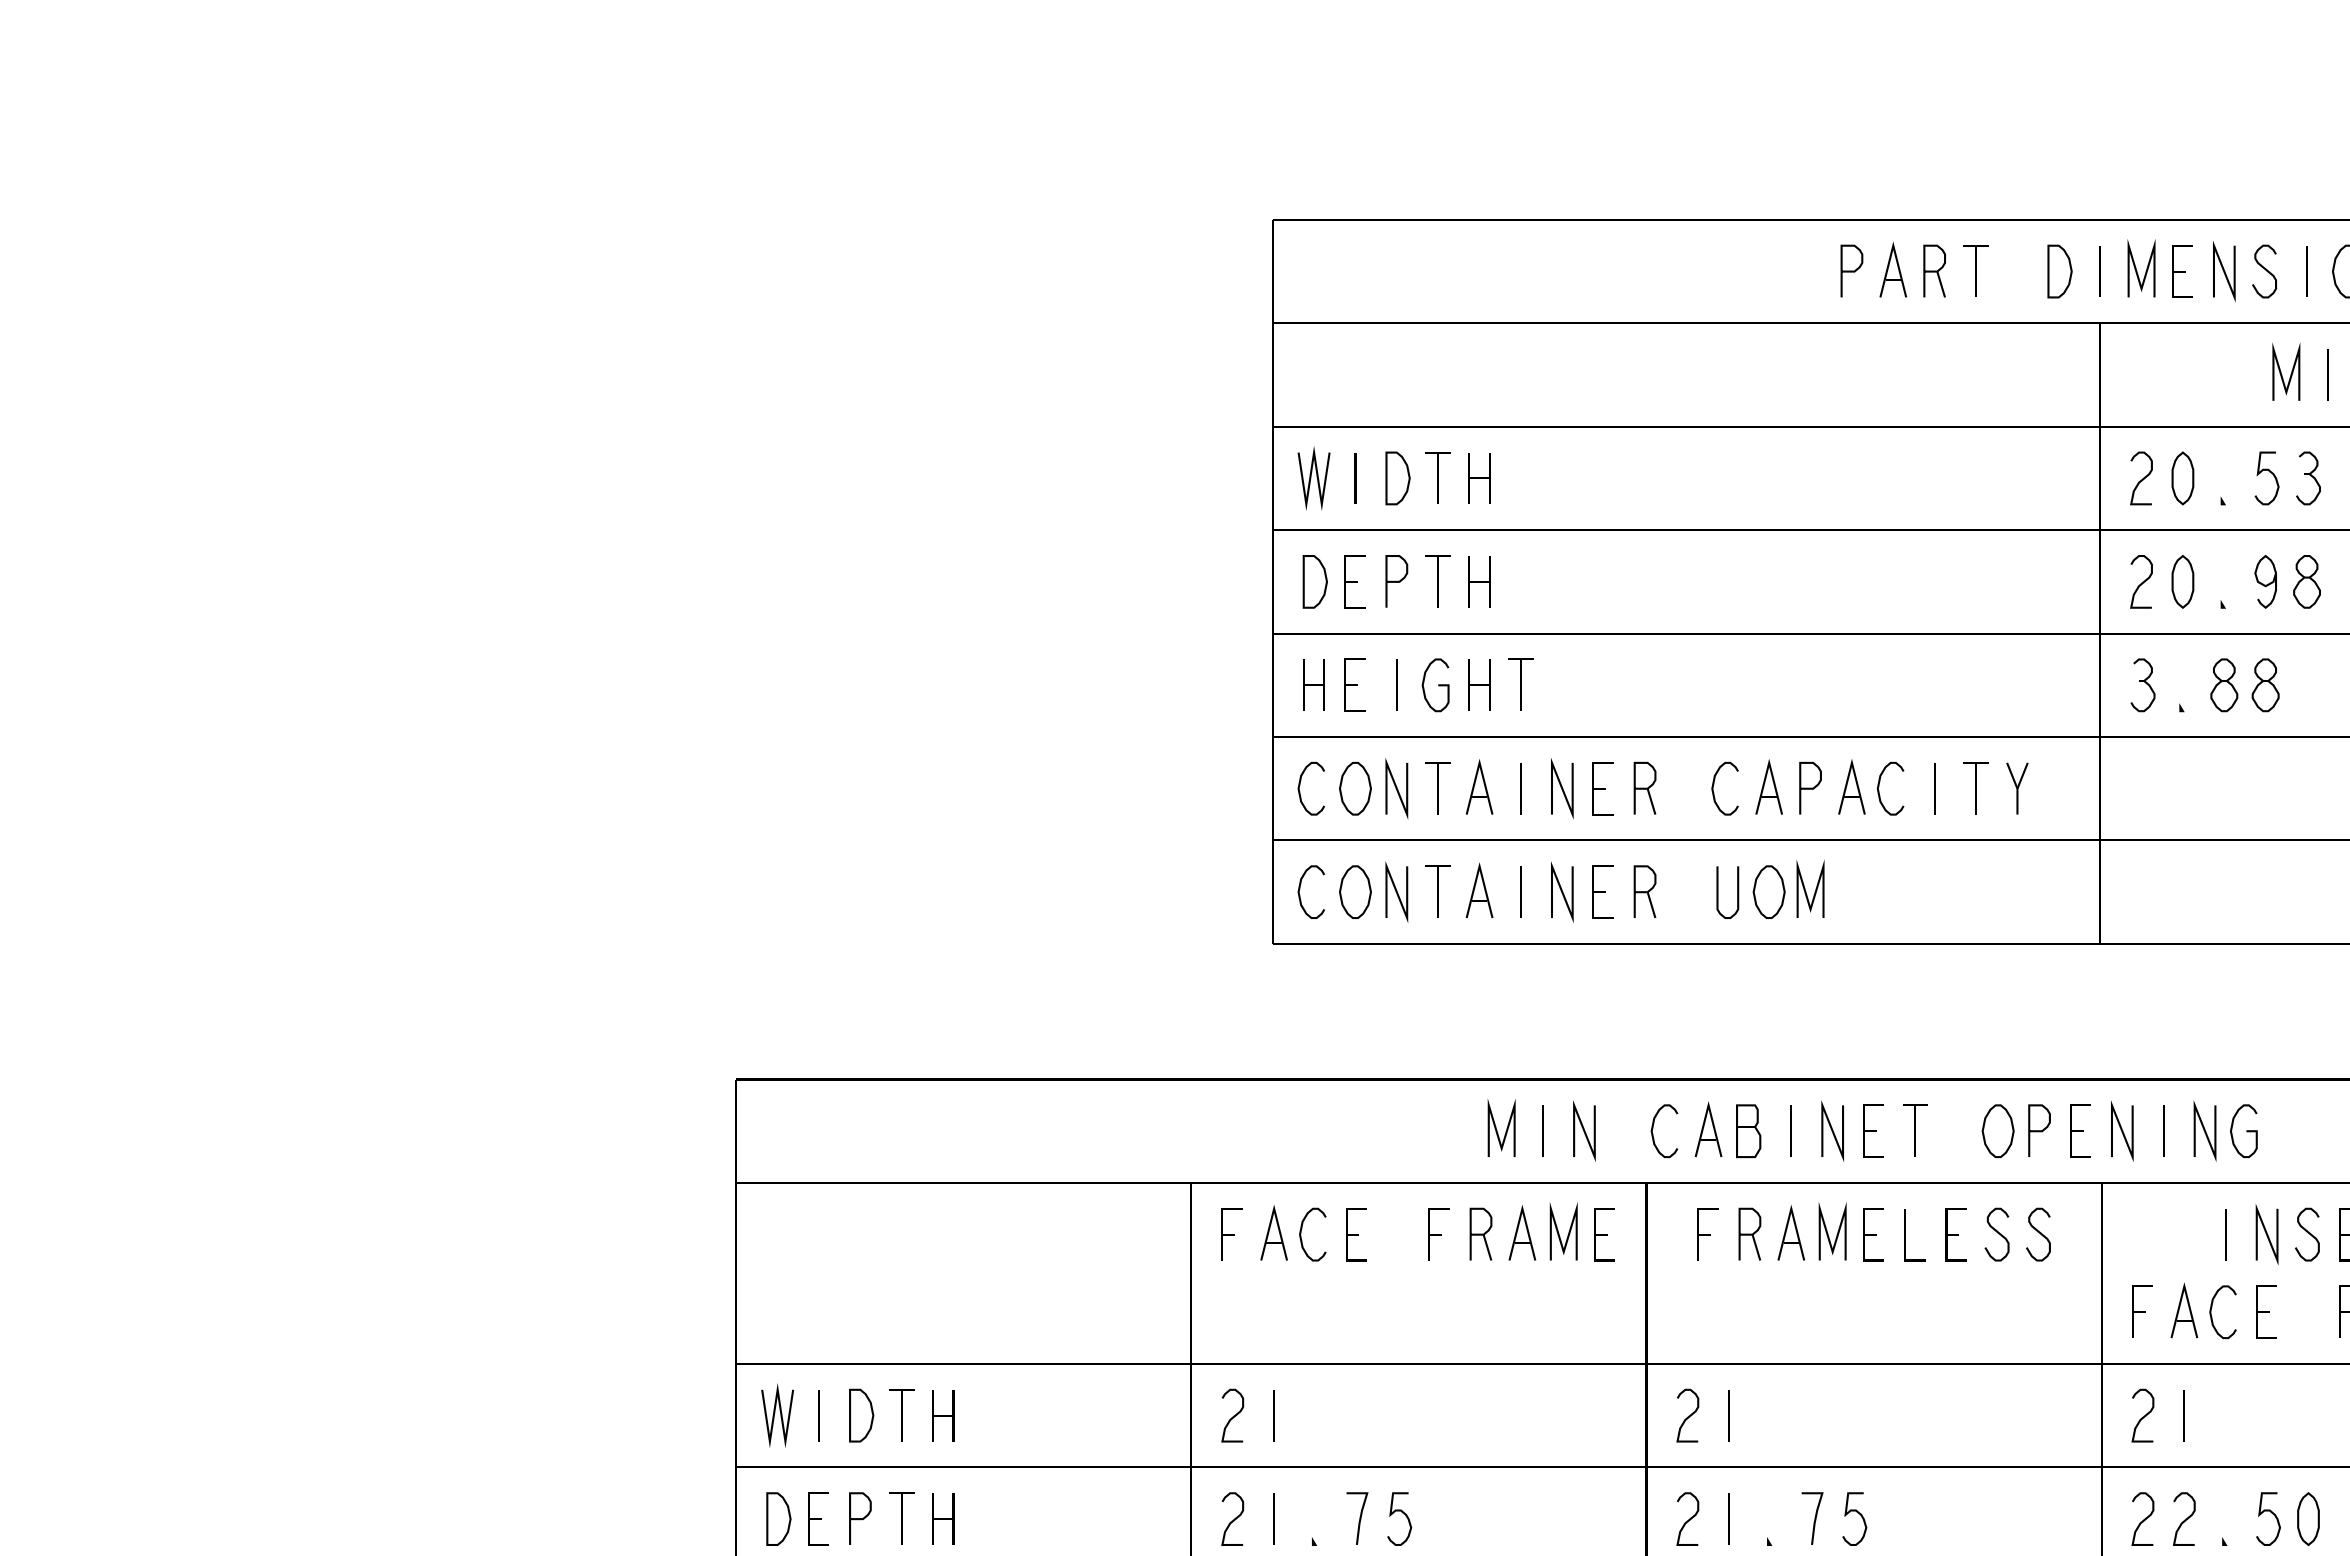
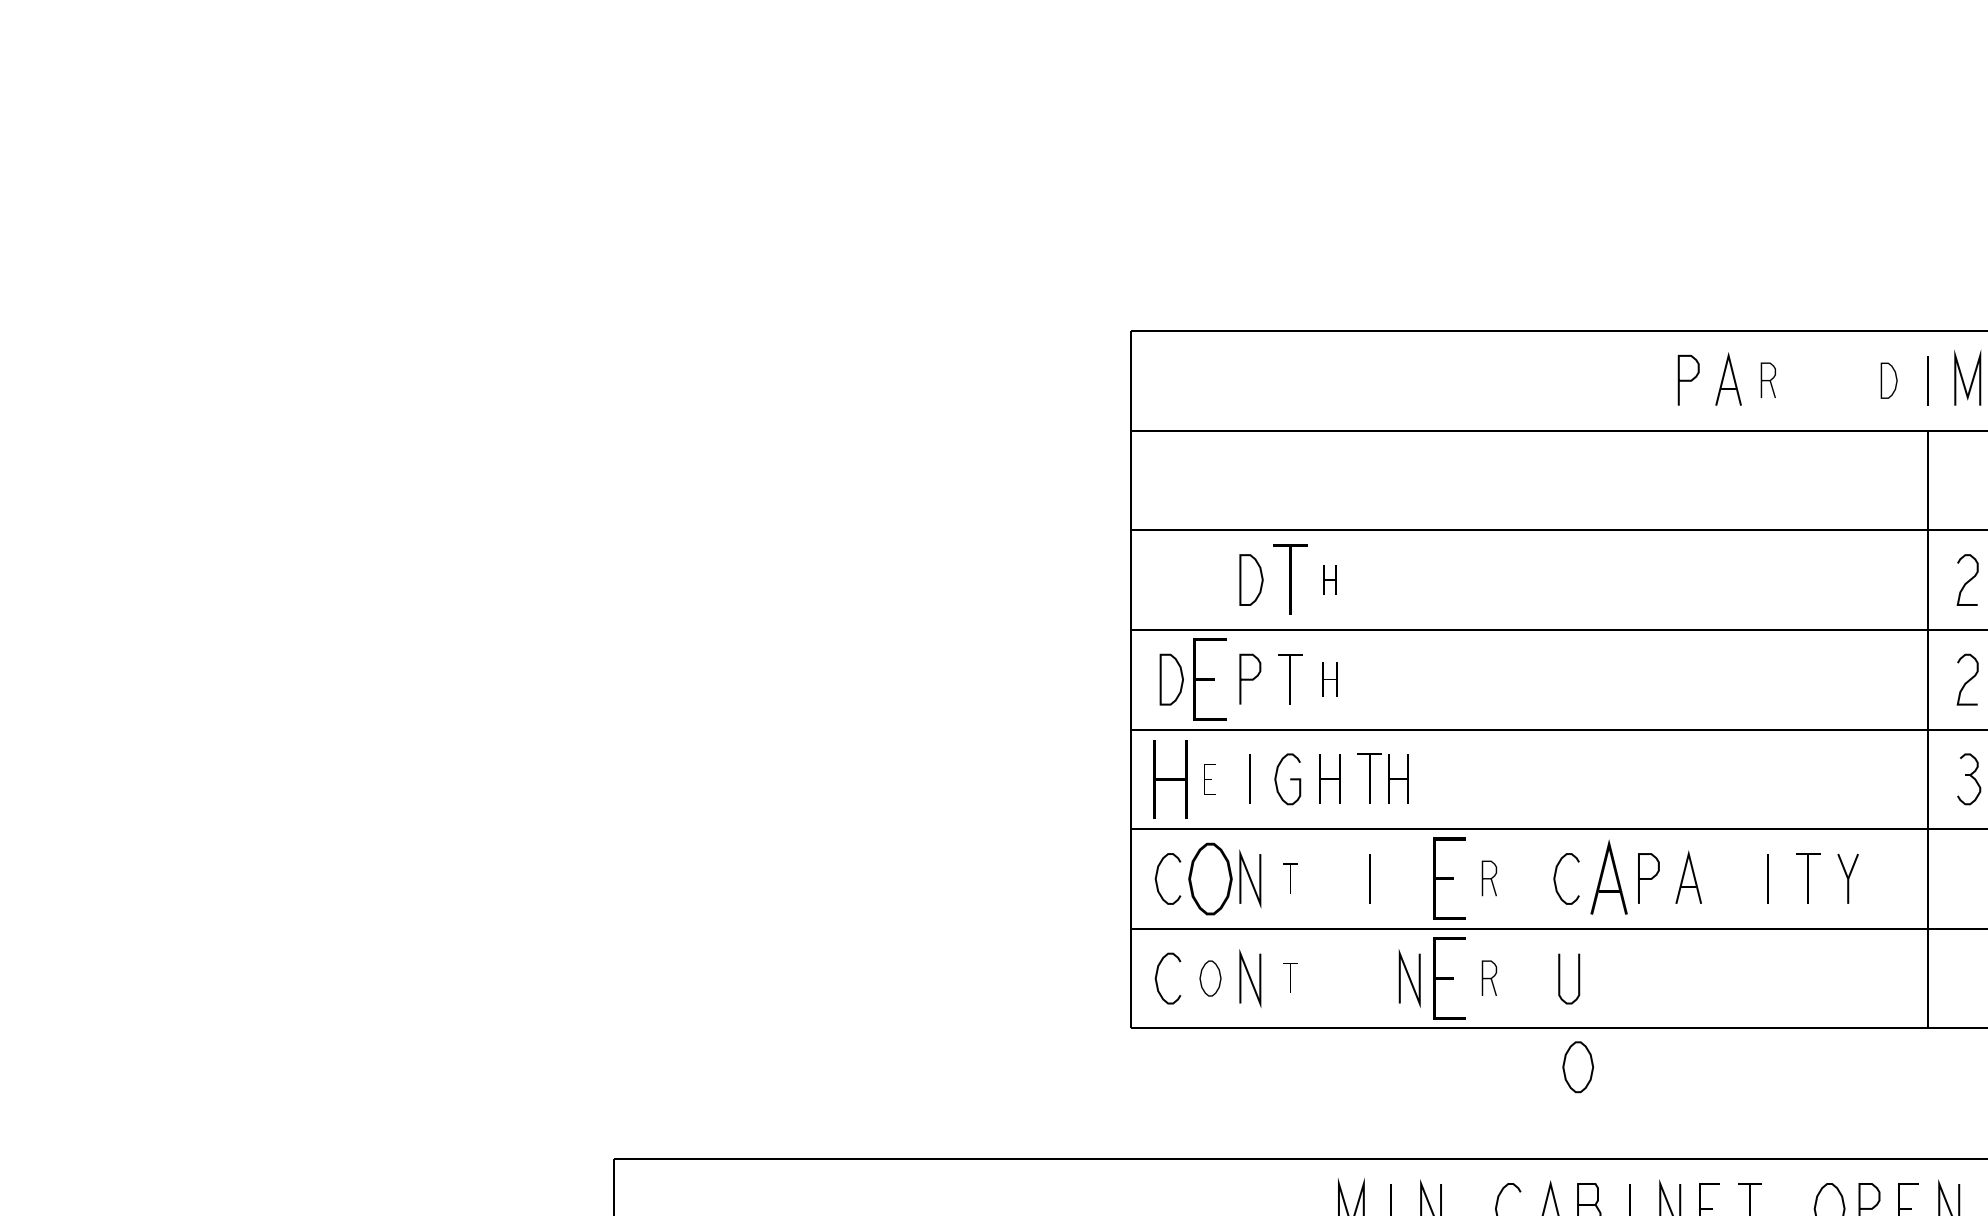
part: (1934, 270) -> (1768, 379), size x0.7
part: (1975, 270) -> (1807, 379), removed
part: (2059, 271) -> (1888, 380), size x0.7
part: (1437, 477) -> (1289, 579), size x1.4
line: (1311, 478) -> (1168, 580), removed
line: (1355, 478) -> (1210, 580), removed
part: (1479, 478) -> (1329, 580), size x0.6
part: (1354, 581) -> (1209, 679), size x1.6
part: (1479, 581) -> (1329, 679), size x0.7
part: (1313, 684) -> (1170, 778), size x1.6
part: (1354, 684) -> (1209, 778), size x0.6
part: (1550, 684) -> (1398, 778), added
part: (1479, 786) -> (1329, 876), removed
part: (1768, 786) -> (1608, 876), size x1.4
part: (1644, 787) -> (1488, 877), size x0.7
curve: (1879, 787) -> (1715, 877), removed
part: (1355, 788) -> (1210, 878), size x1.4
part: (1437, 788) -> (1289, 878), size x0.6
line: (1562, 788) -> (1409, 878), removed
part: (1602, 788) -> (1448, 878), size x1.6
line: (1805, 888) -> (1644, 975), removed
part: (1479, 890) -> (1329, 976), removed
part: (1355, 891) -> (1210, 977), size x0.7
part: (1437, 891) -> (1289, 977), size x0.6
line: (1520, 891) -> (1369, 977), removed
part: (1602, 891) -> (1448, 977), size x1.6
part: (1644, 891) -> (1488, 977), size x0.7
part: (1768, 891) -> (1577, 1066), moved

